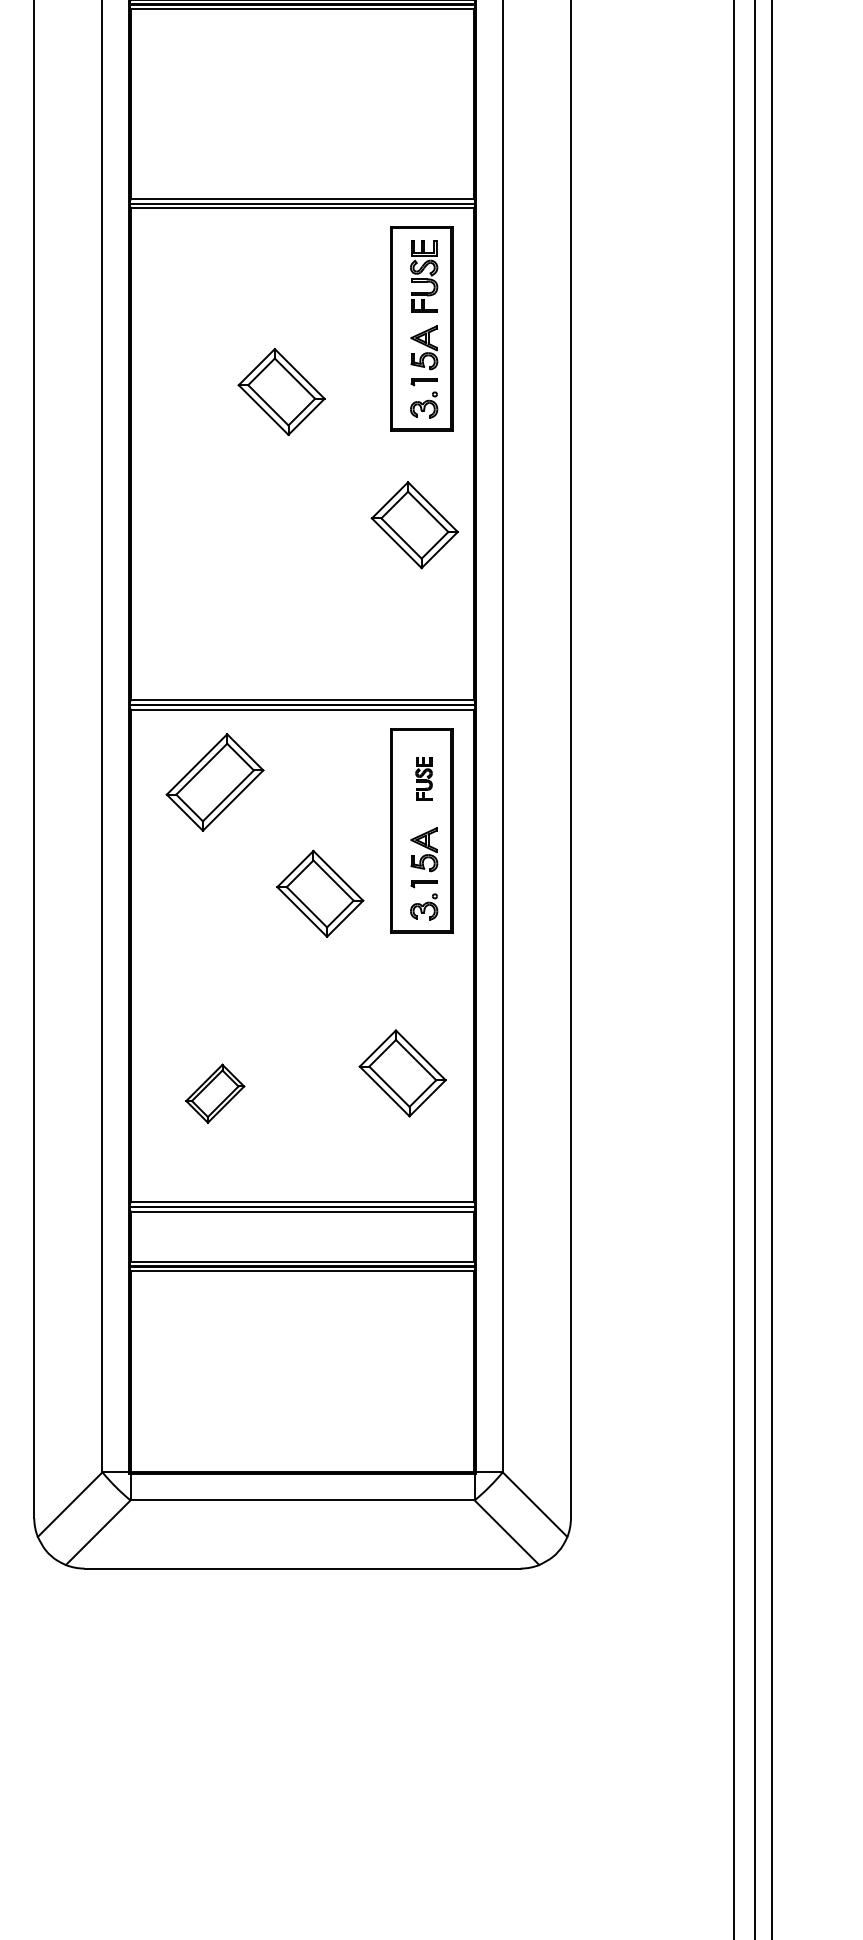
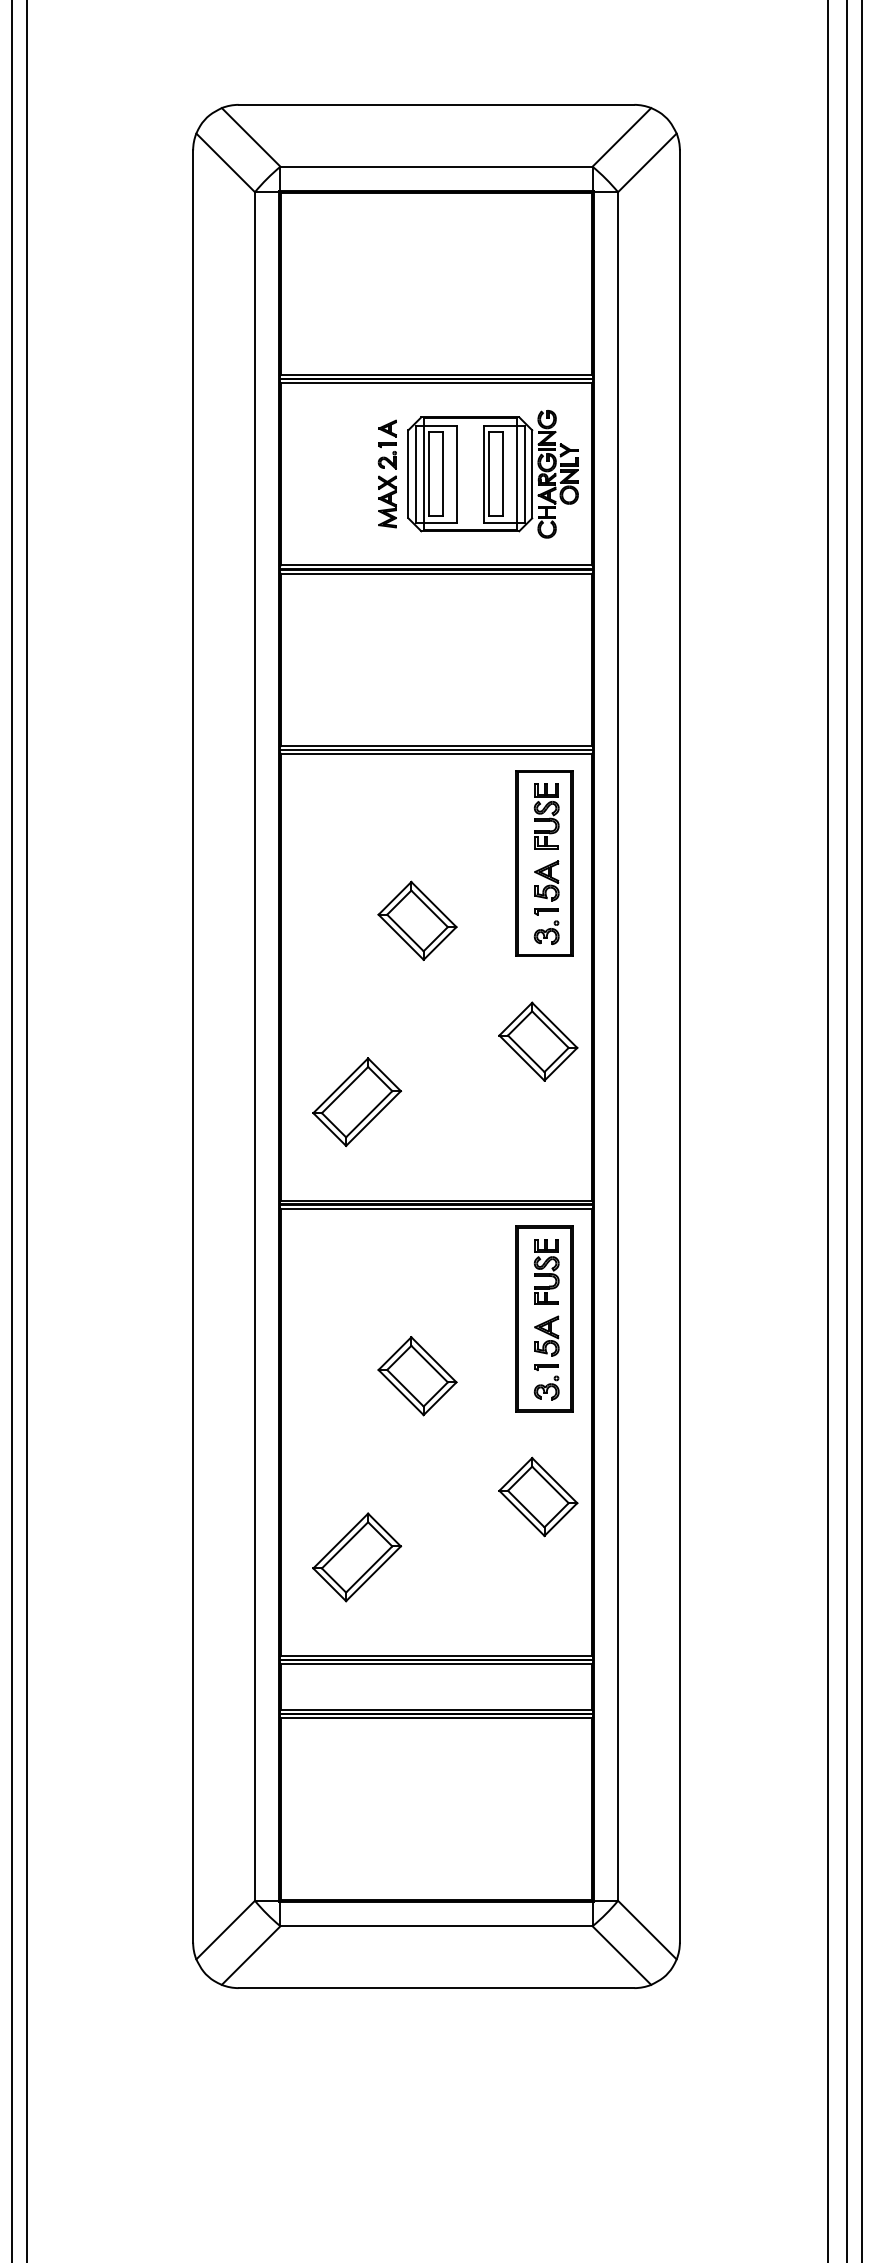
part: (423, 778) -> (546, 1271), size x1.67
part: (214, 782) -> (356, 1102), moved
part: (320, 894) -> (417, 1376), moved
part: (402, 1072) -> (538, 1496), moved
part: (215, 1093) -> (357, 1557), size x1.67

